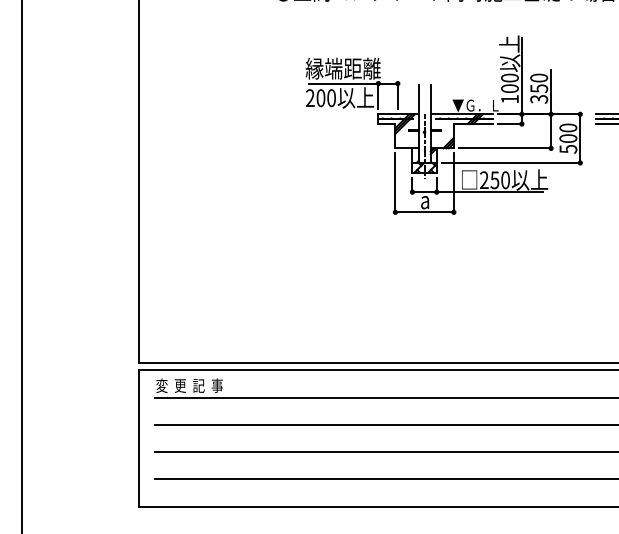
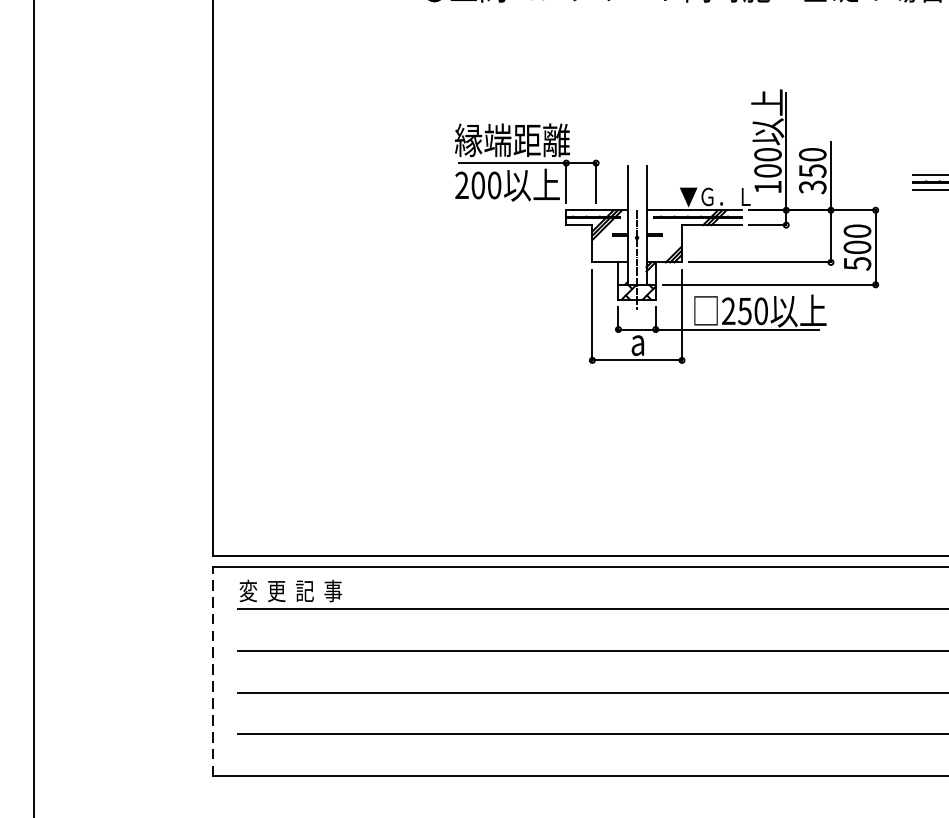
part: (443, 124) -> (666, 225), moved
line: (138, 438) -> (212, 671), solid -> dashed

